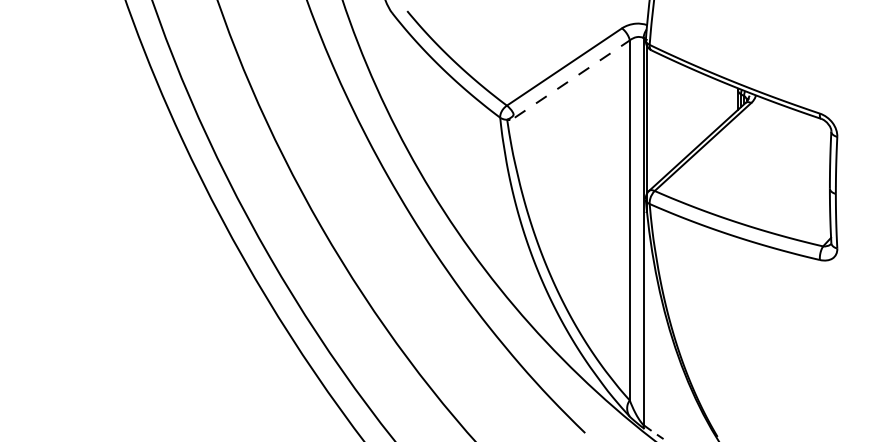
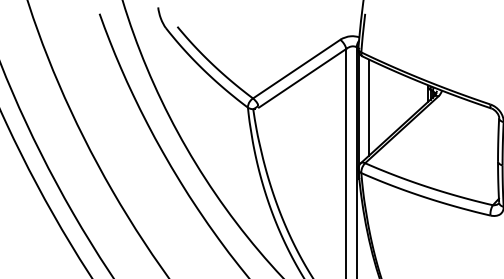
line: (572, 78) -> (302, 77), dashed -> solid
line: (659, 117) -> (368, 107), added

